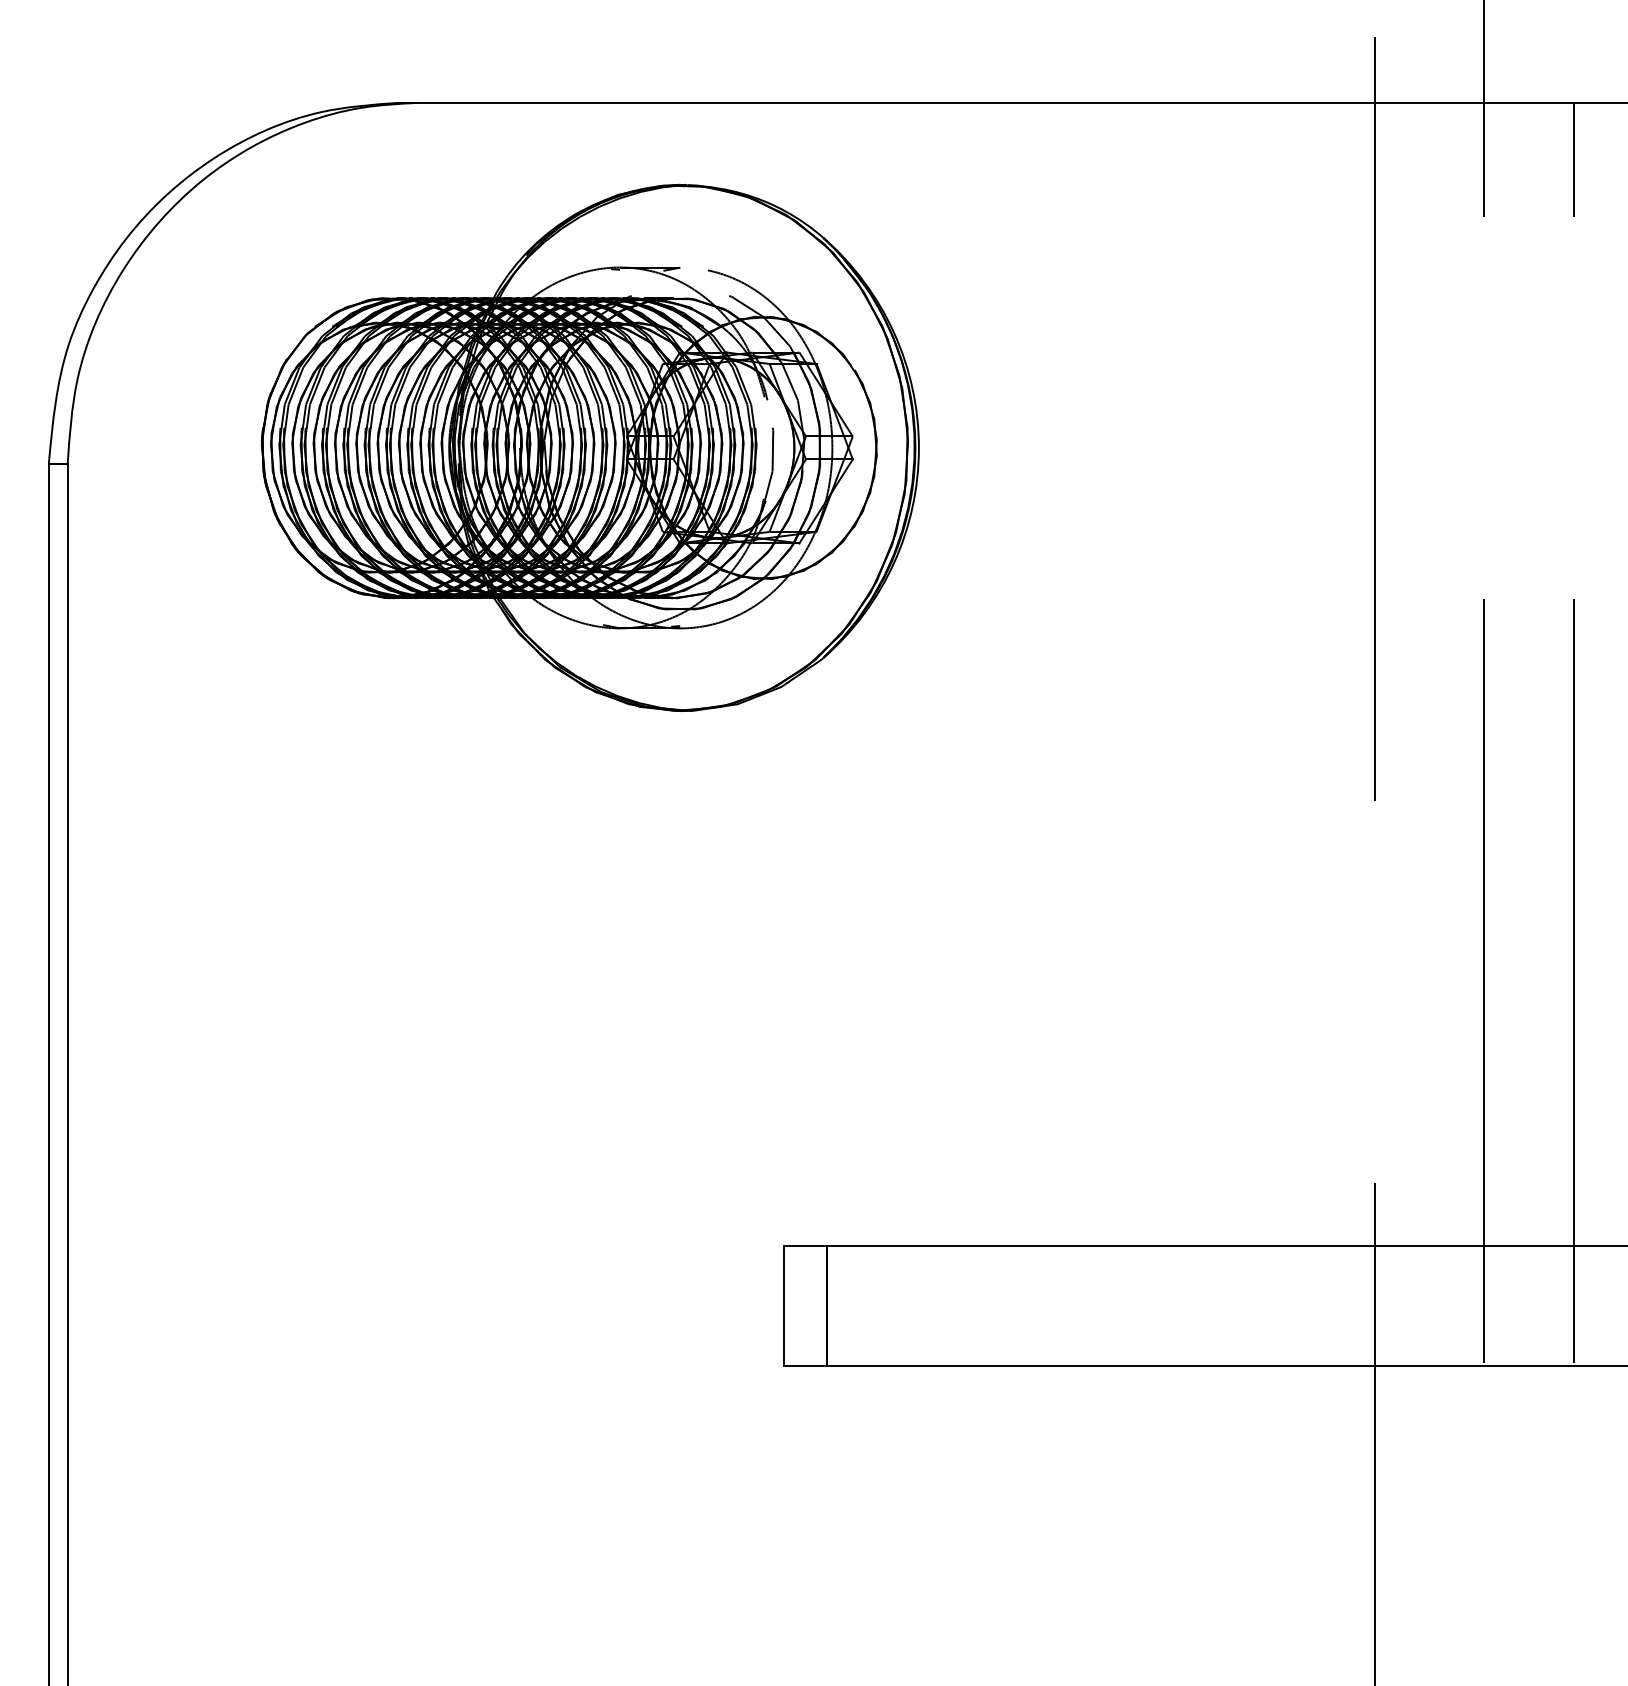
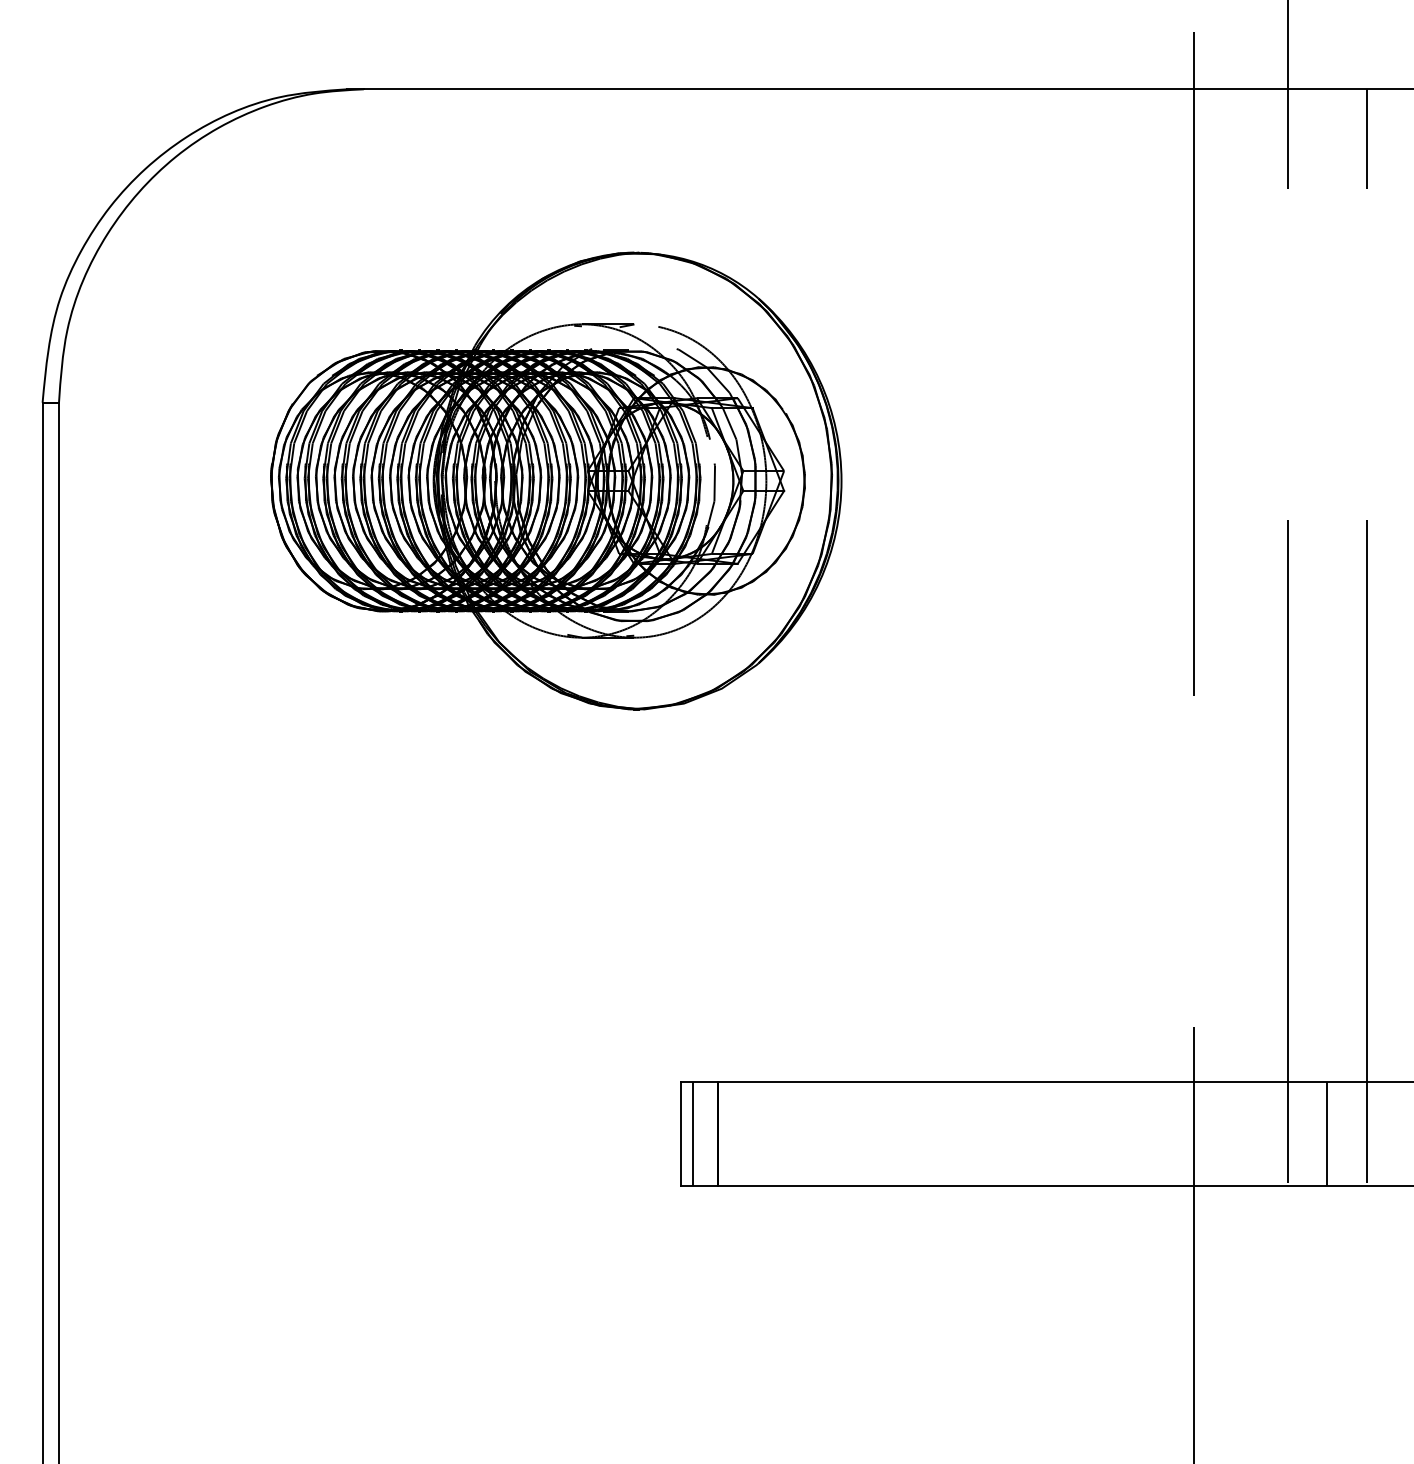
part: (590, 447) -> (556, 480), moved
line: (798, 1305) -> (693, 1133), added
line: (1528, 1305) -> (1327, 1133), added

